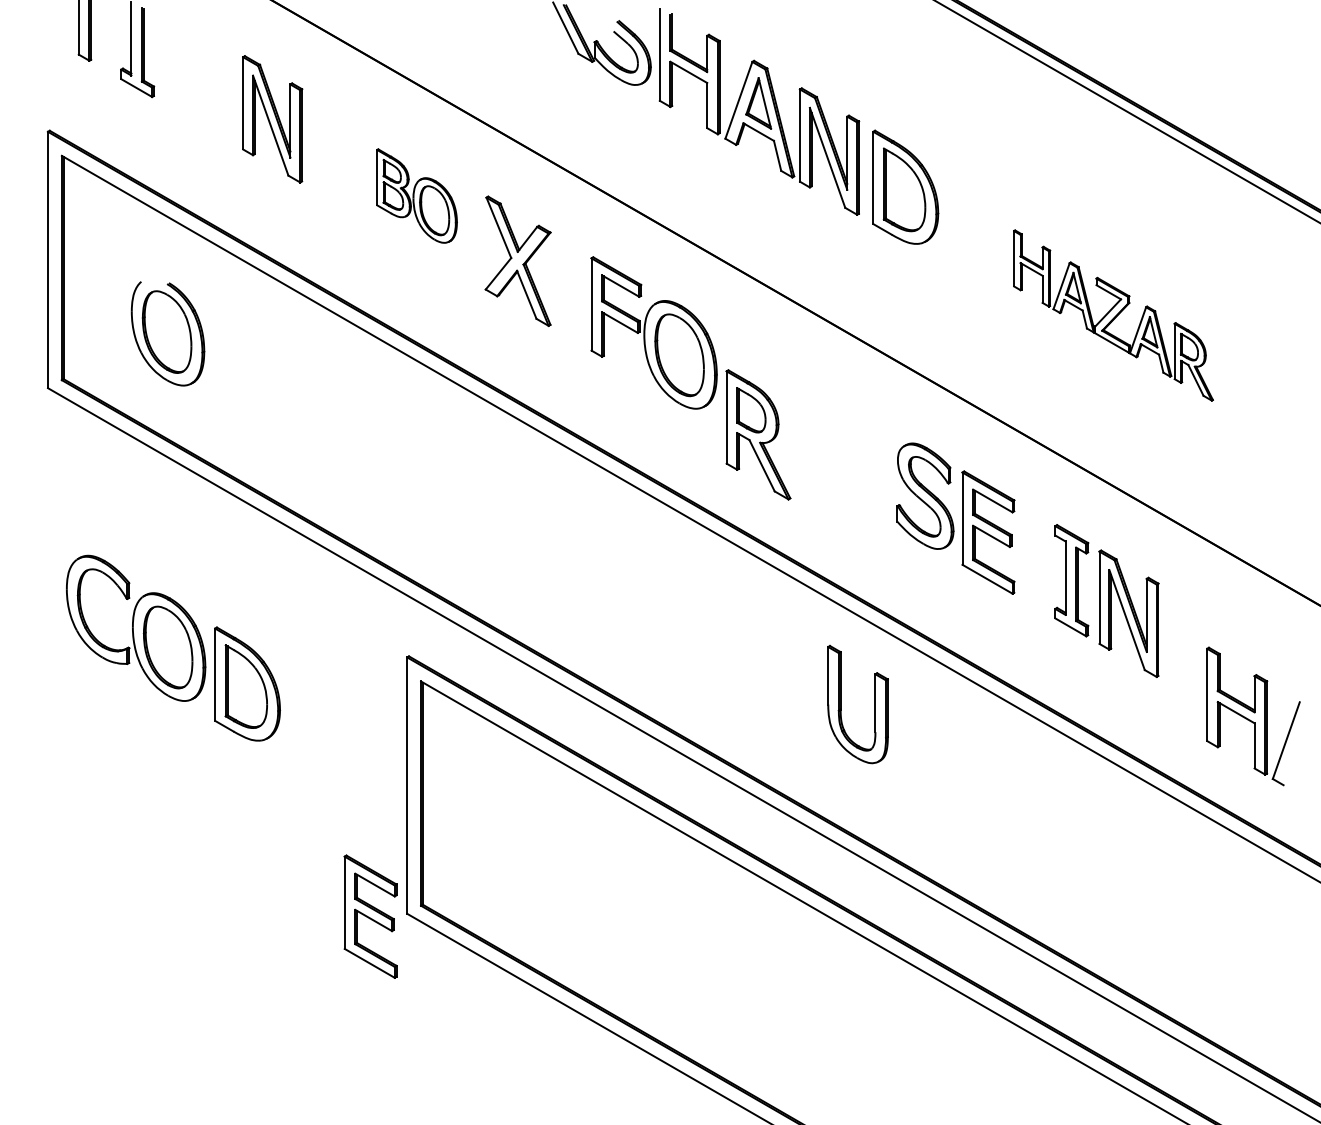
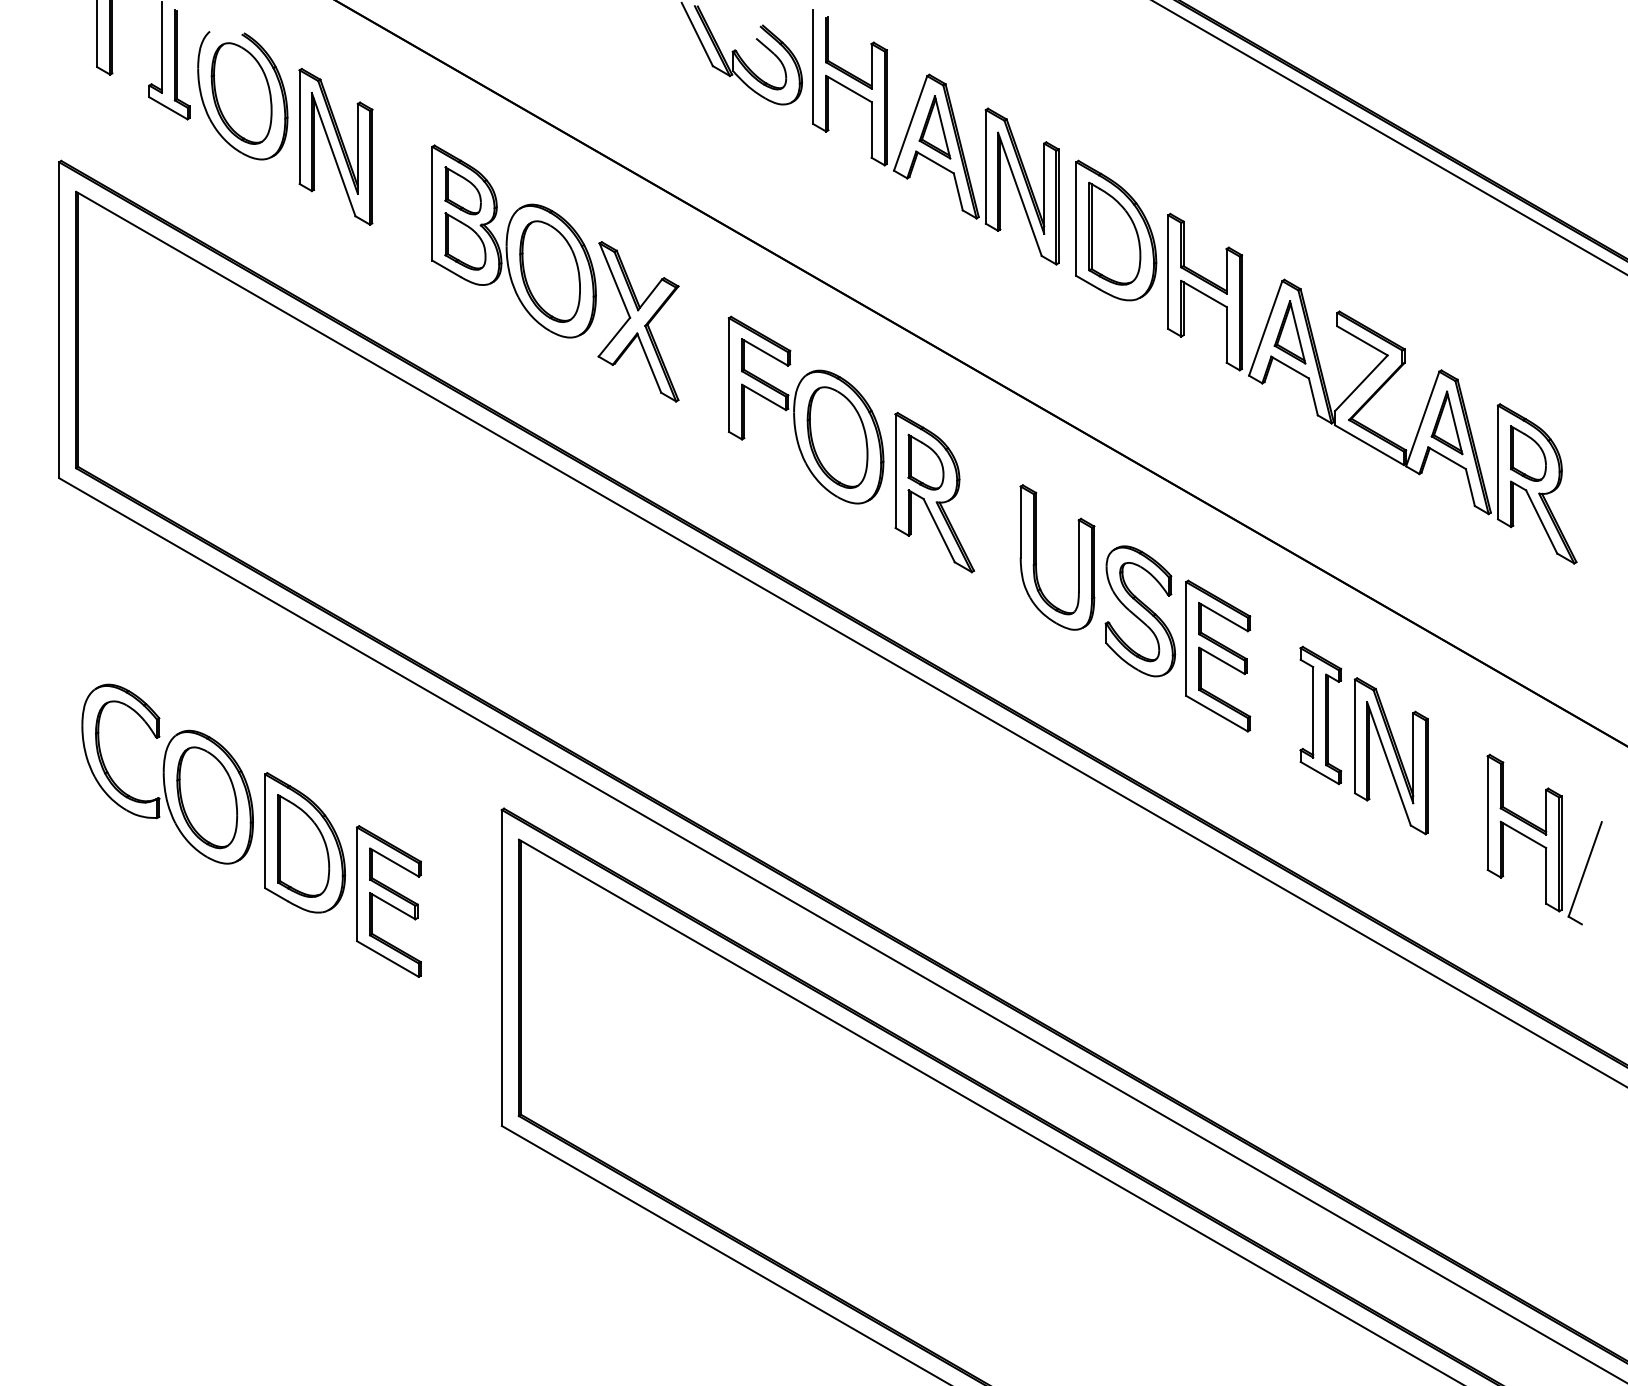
part: (416, 195) -> (513, 240), size x1.67
part: (1113, 315) -> (1372, 388), size x1.67
part: (167, 333) -> (242, 95), moved
part: (758, 434) -> (934, 492), moved
part: (841, 704) -> (1037, 557), moved
part: (1253, 716) -> (1544, 839), moved
part: (370, 916) -> (388, 901), moved

